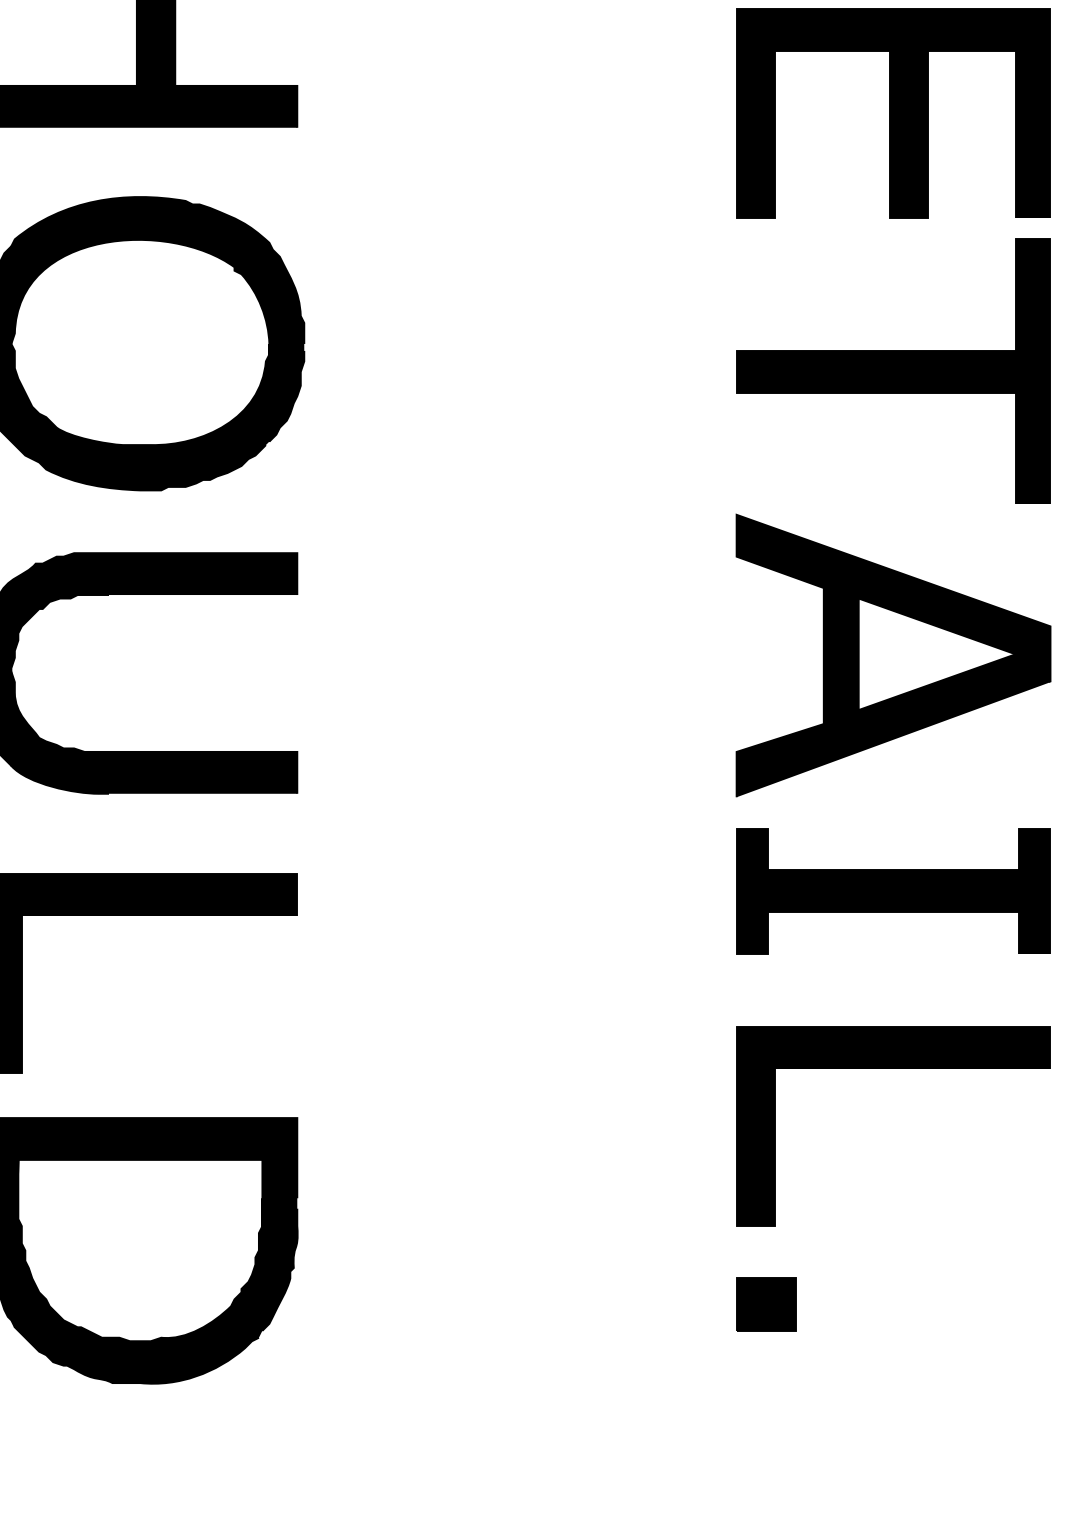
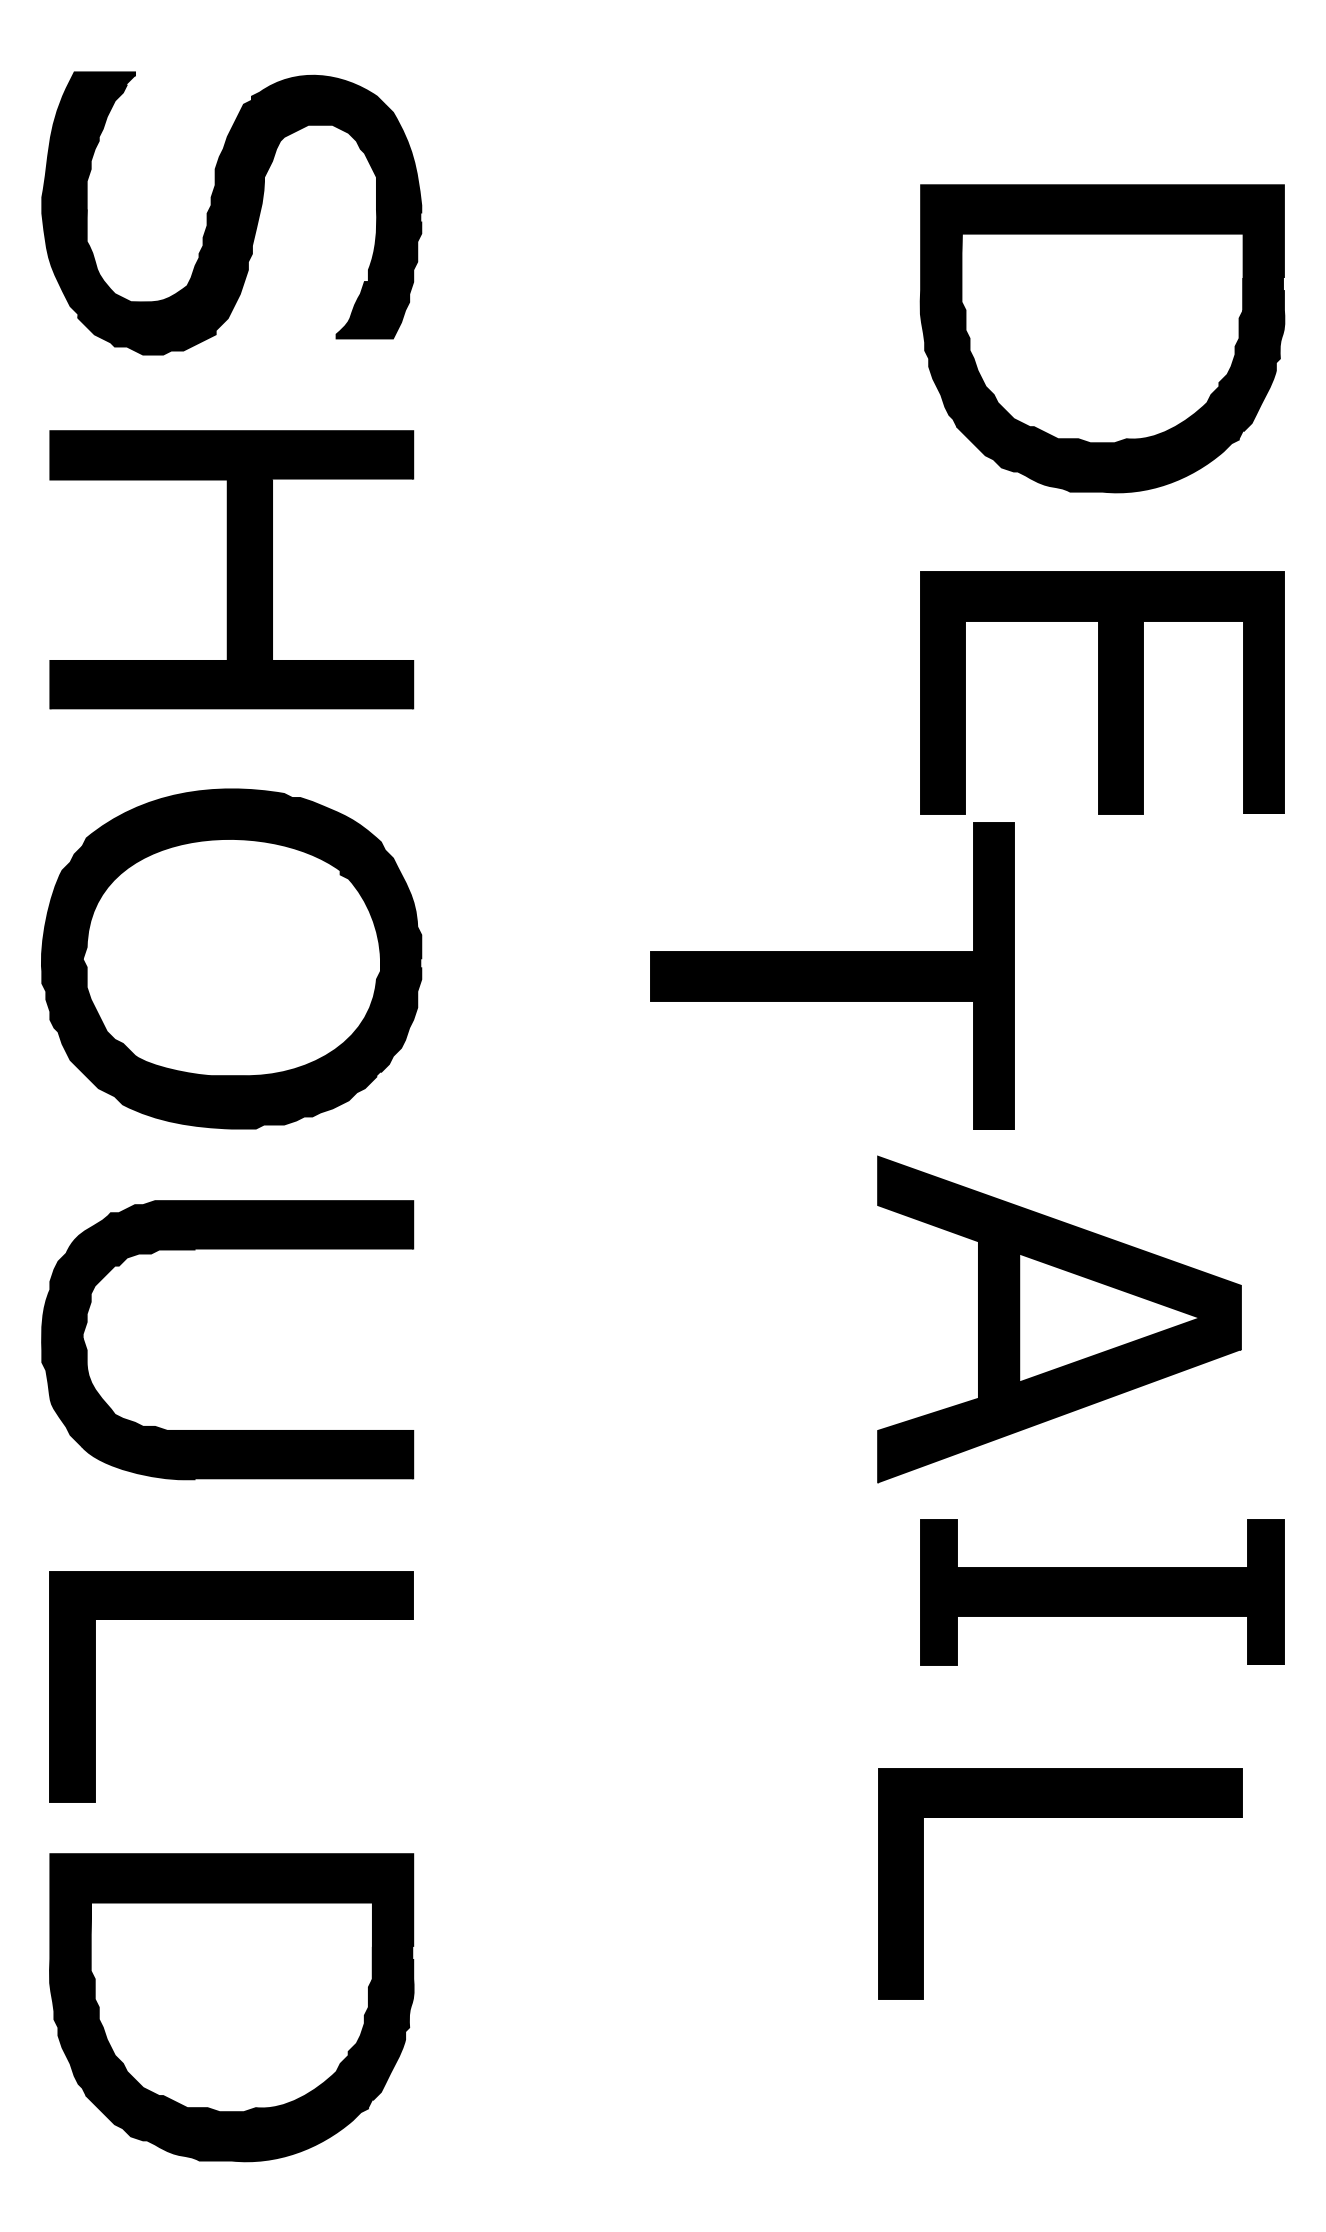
part: (893, 370) -> (832, 975), moved
part: (893, 655) -> (1059, 1319), moved
part: (893, 1069) -> (1060, 1817), moved
part: (766, 1304) -> (955, 2069), removed

